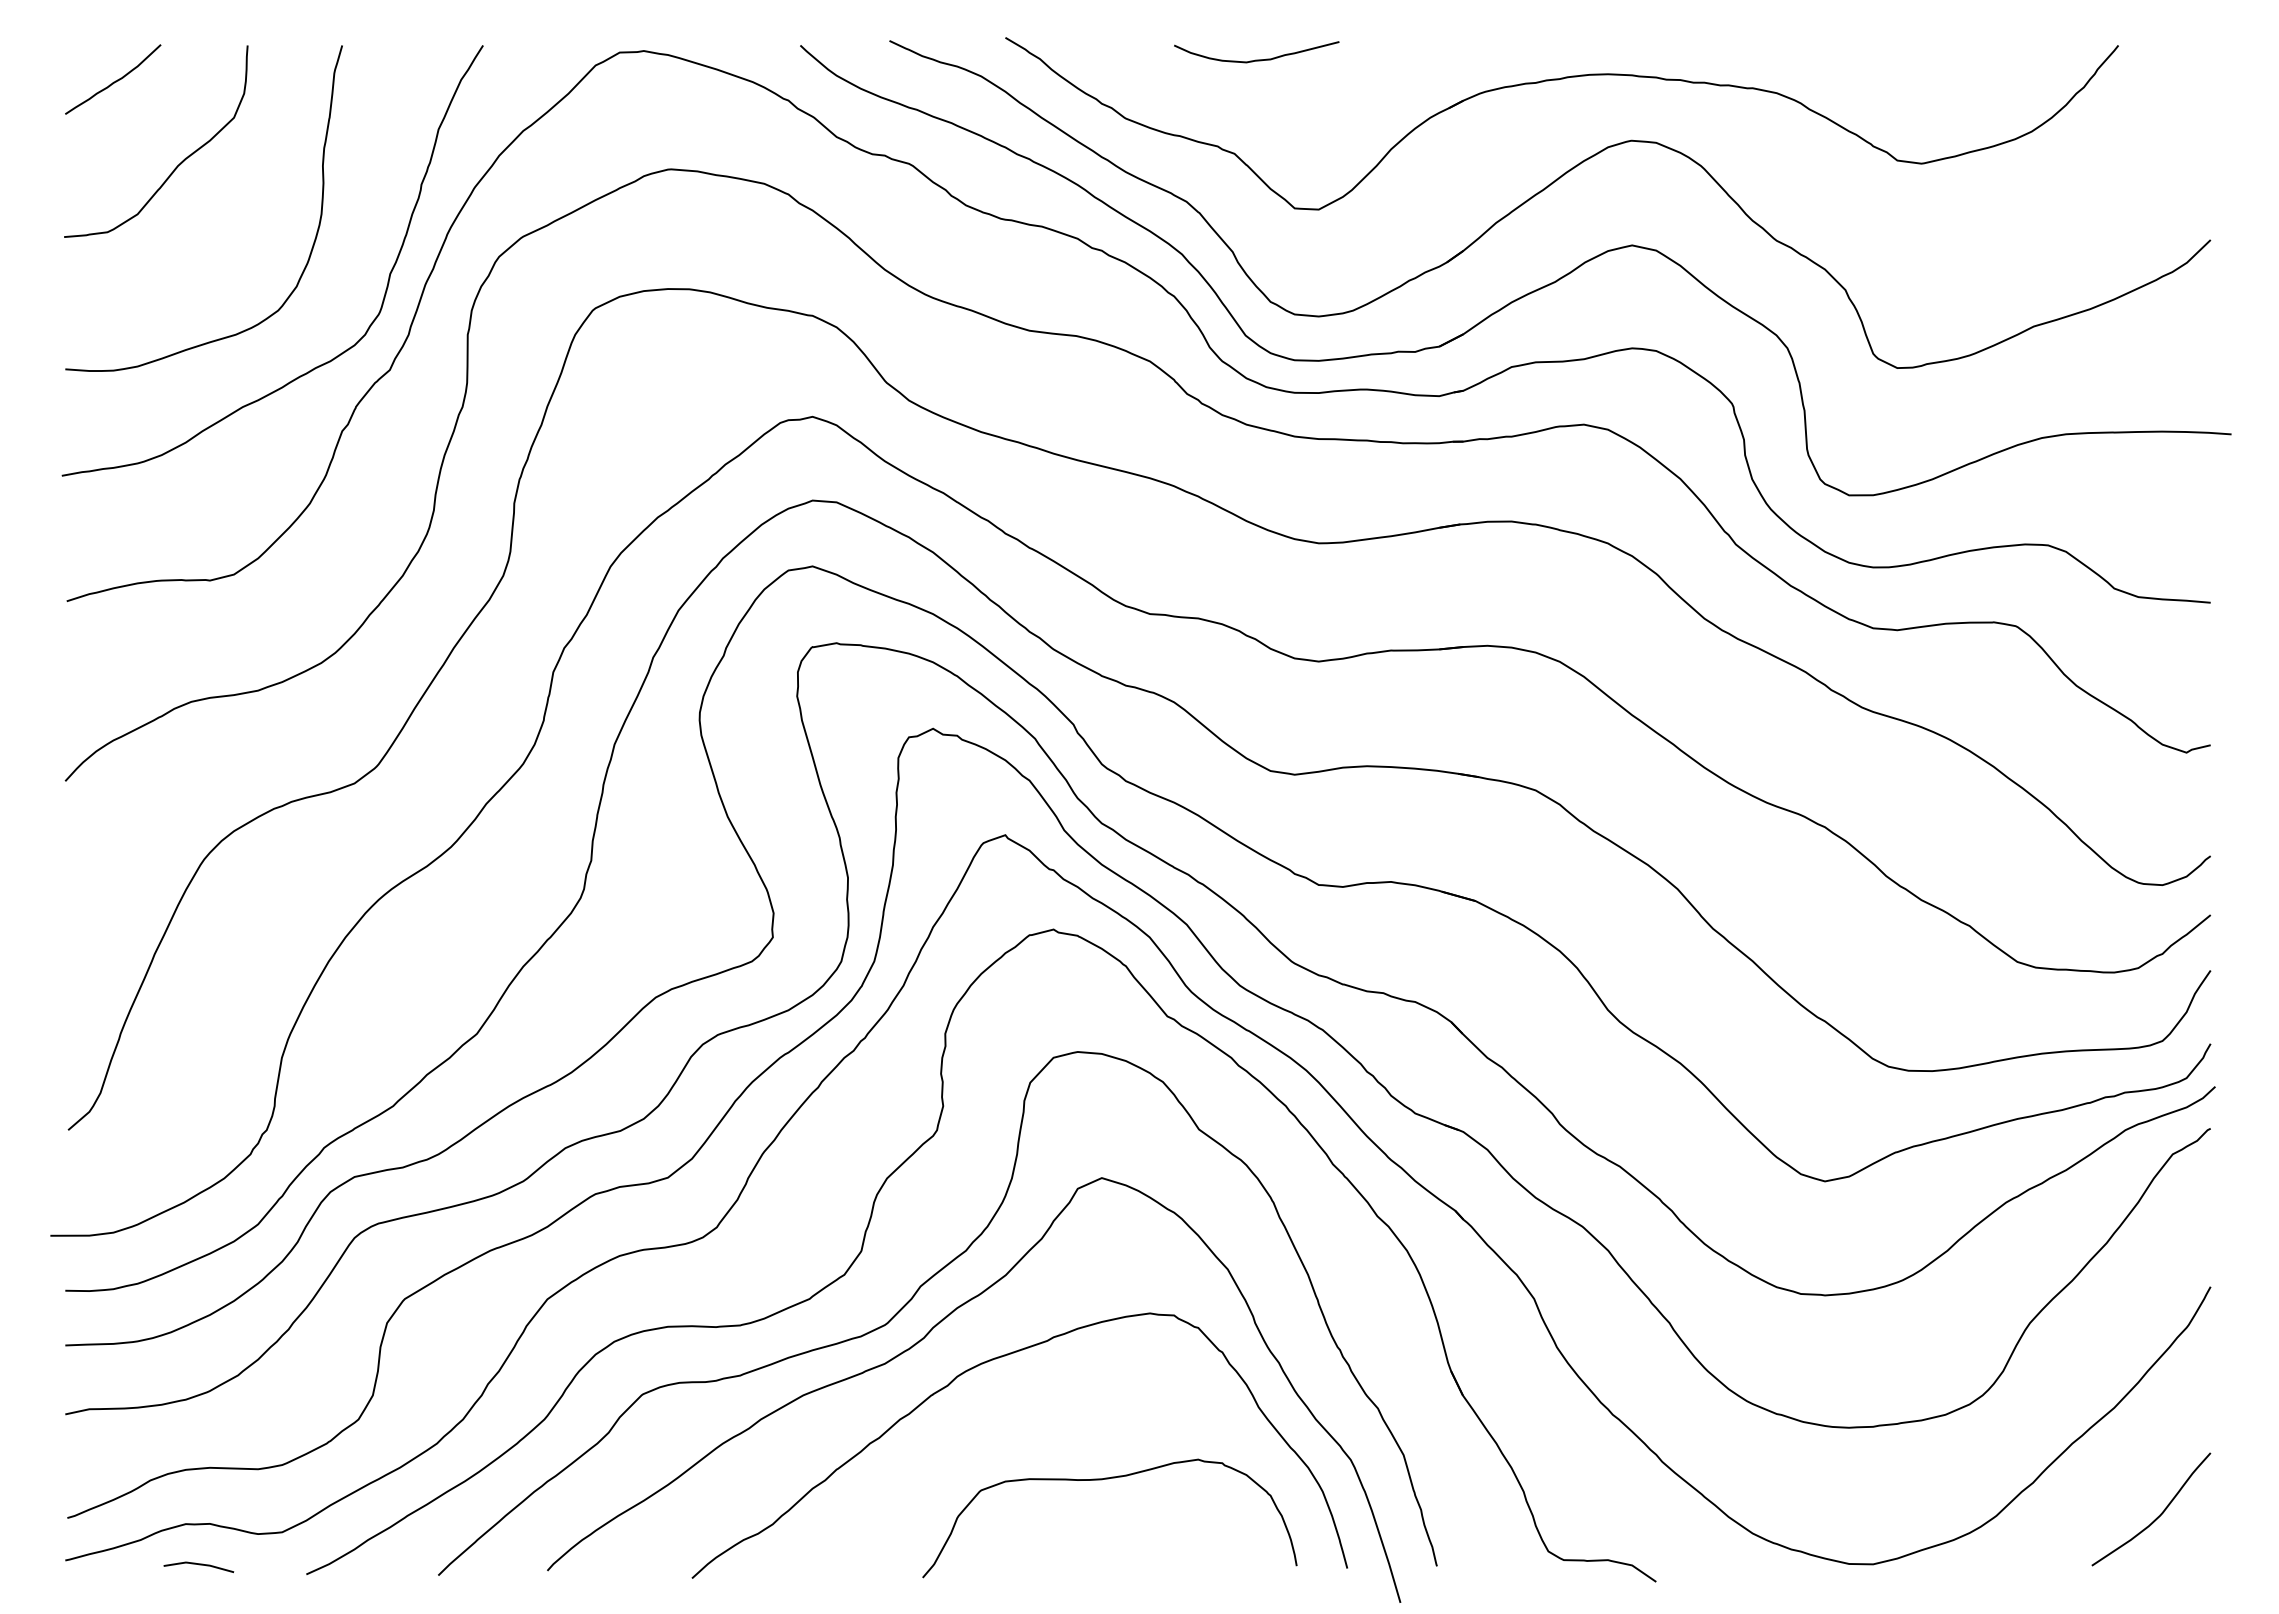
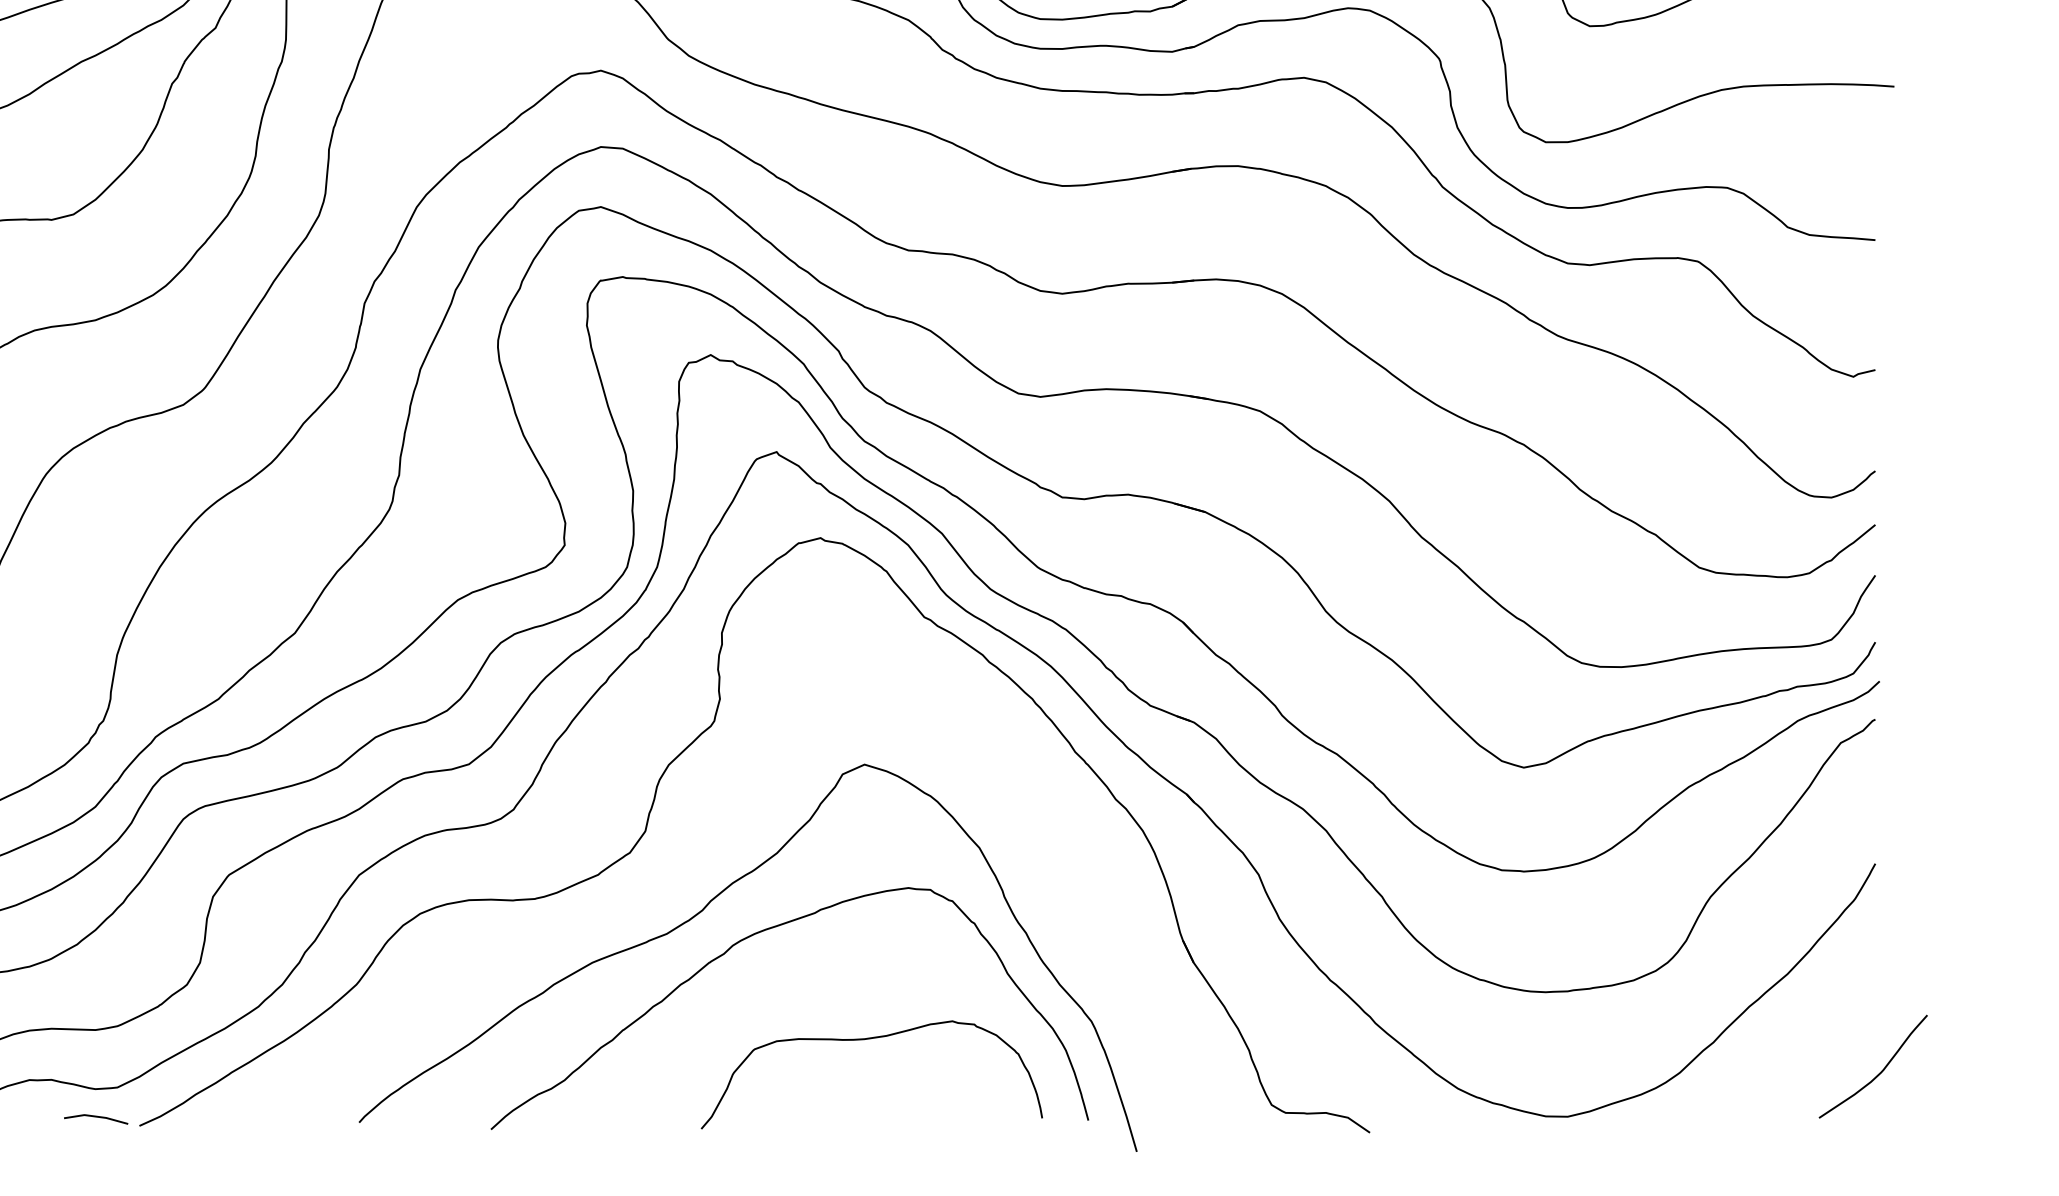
curve: (913, 1298) -> (692, 874), removed
curve: (2158, 1515) -> (1879, 1072), moved
line: (198, 1565) -> (95, 1117), moved

